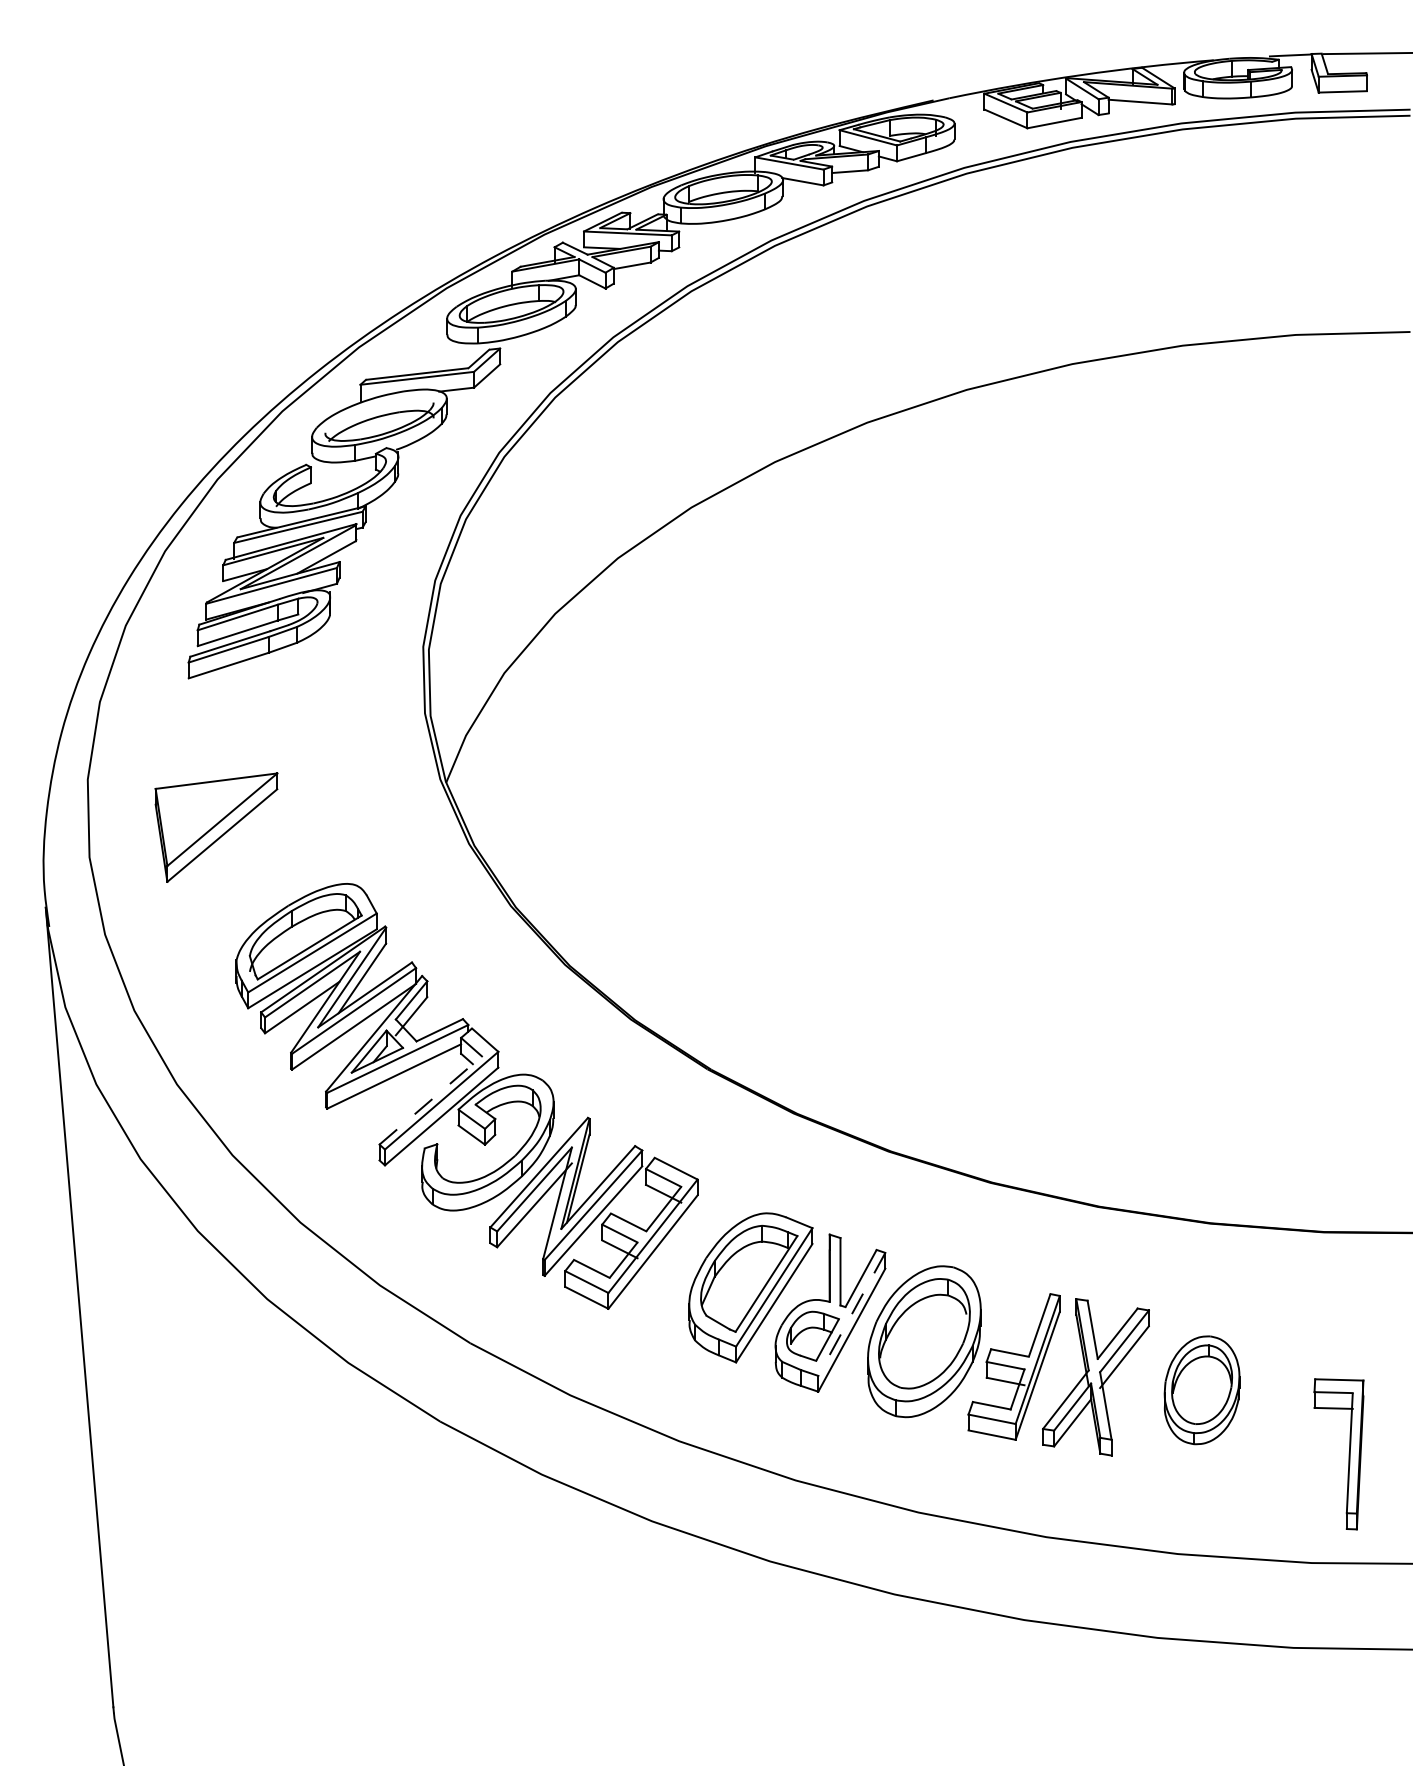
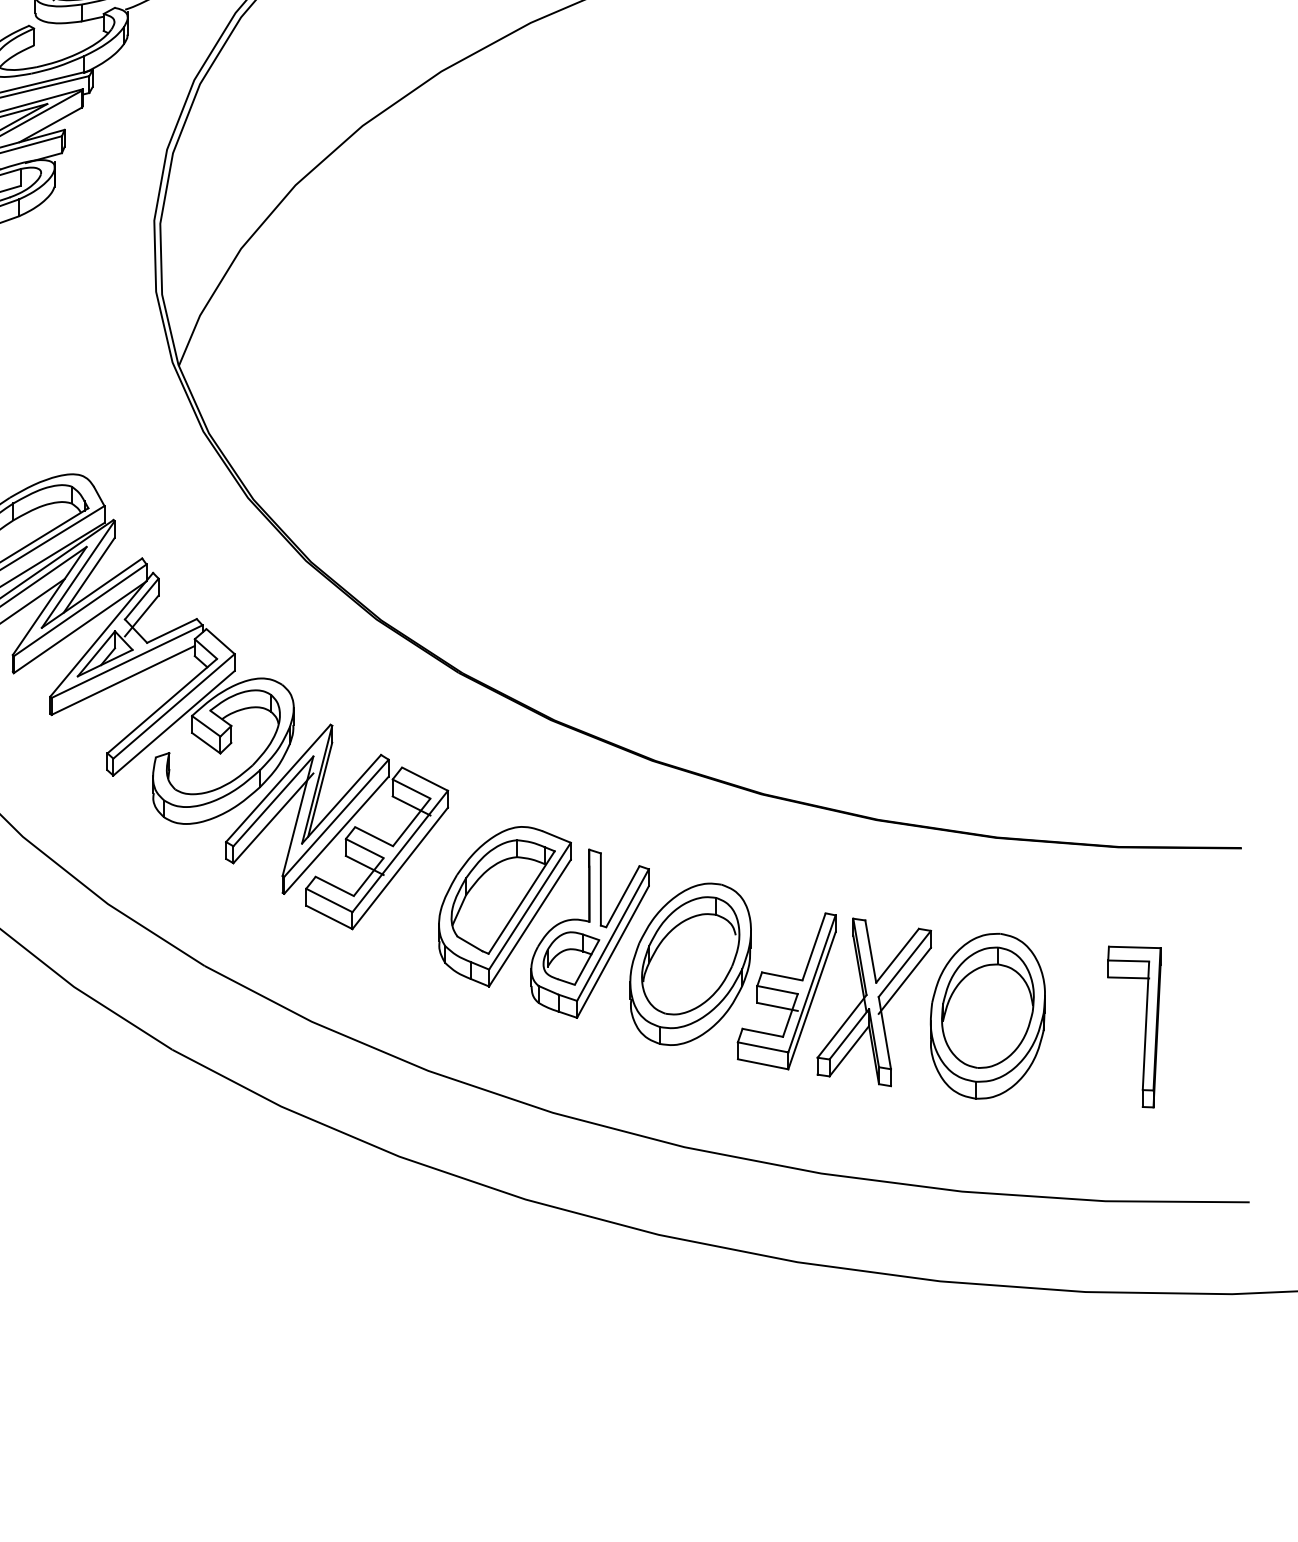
line: (431, 1099) -> (163, 705), dashed -> solid
line: (851, 1314) -> (612, 935), dashed -> solid
part: (1201, 1390) -> (987, 1016), size x1.43
part: (1348, 1454) -> (1144, 1027), moved

